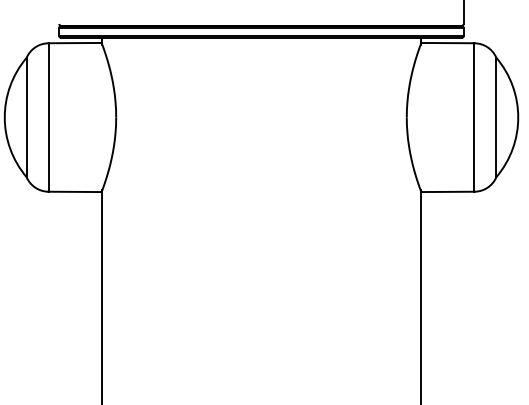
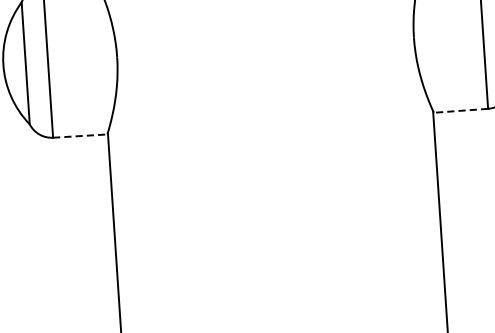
line: (75, 191) -> (80, 135), solid -> dashed
line: (447, 191) -> (460, 110), solid -> dashed

